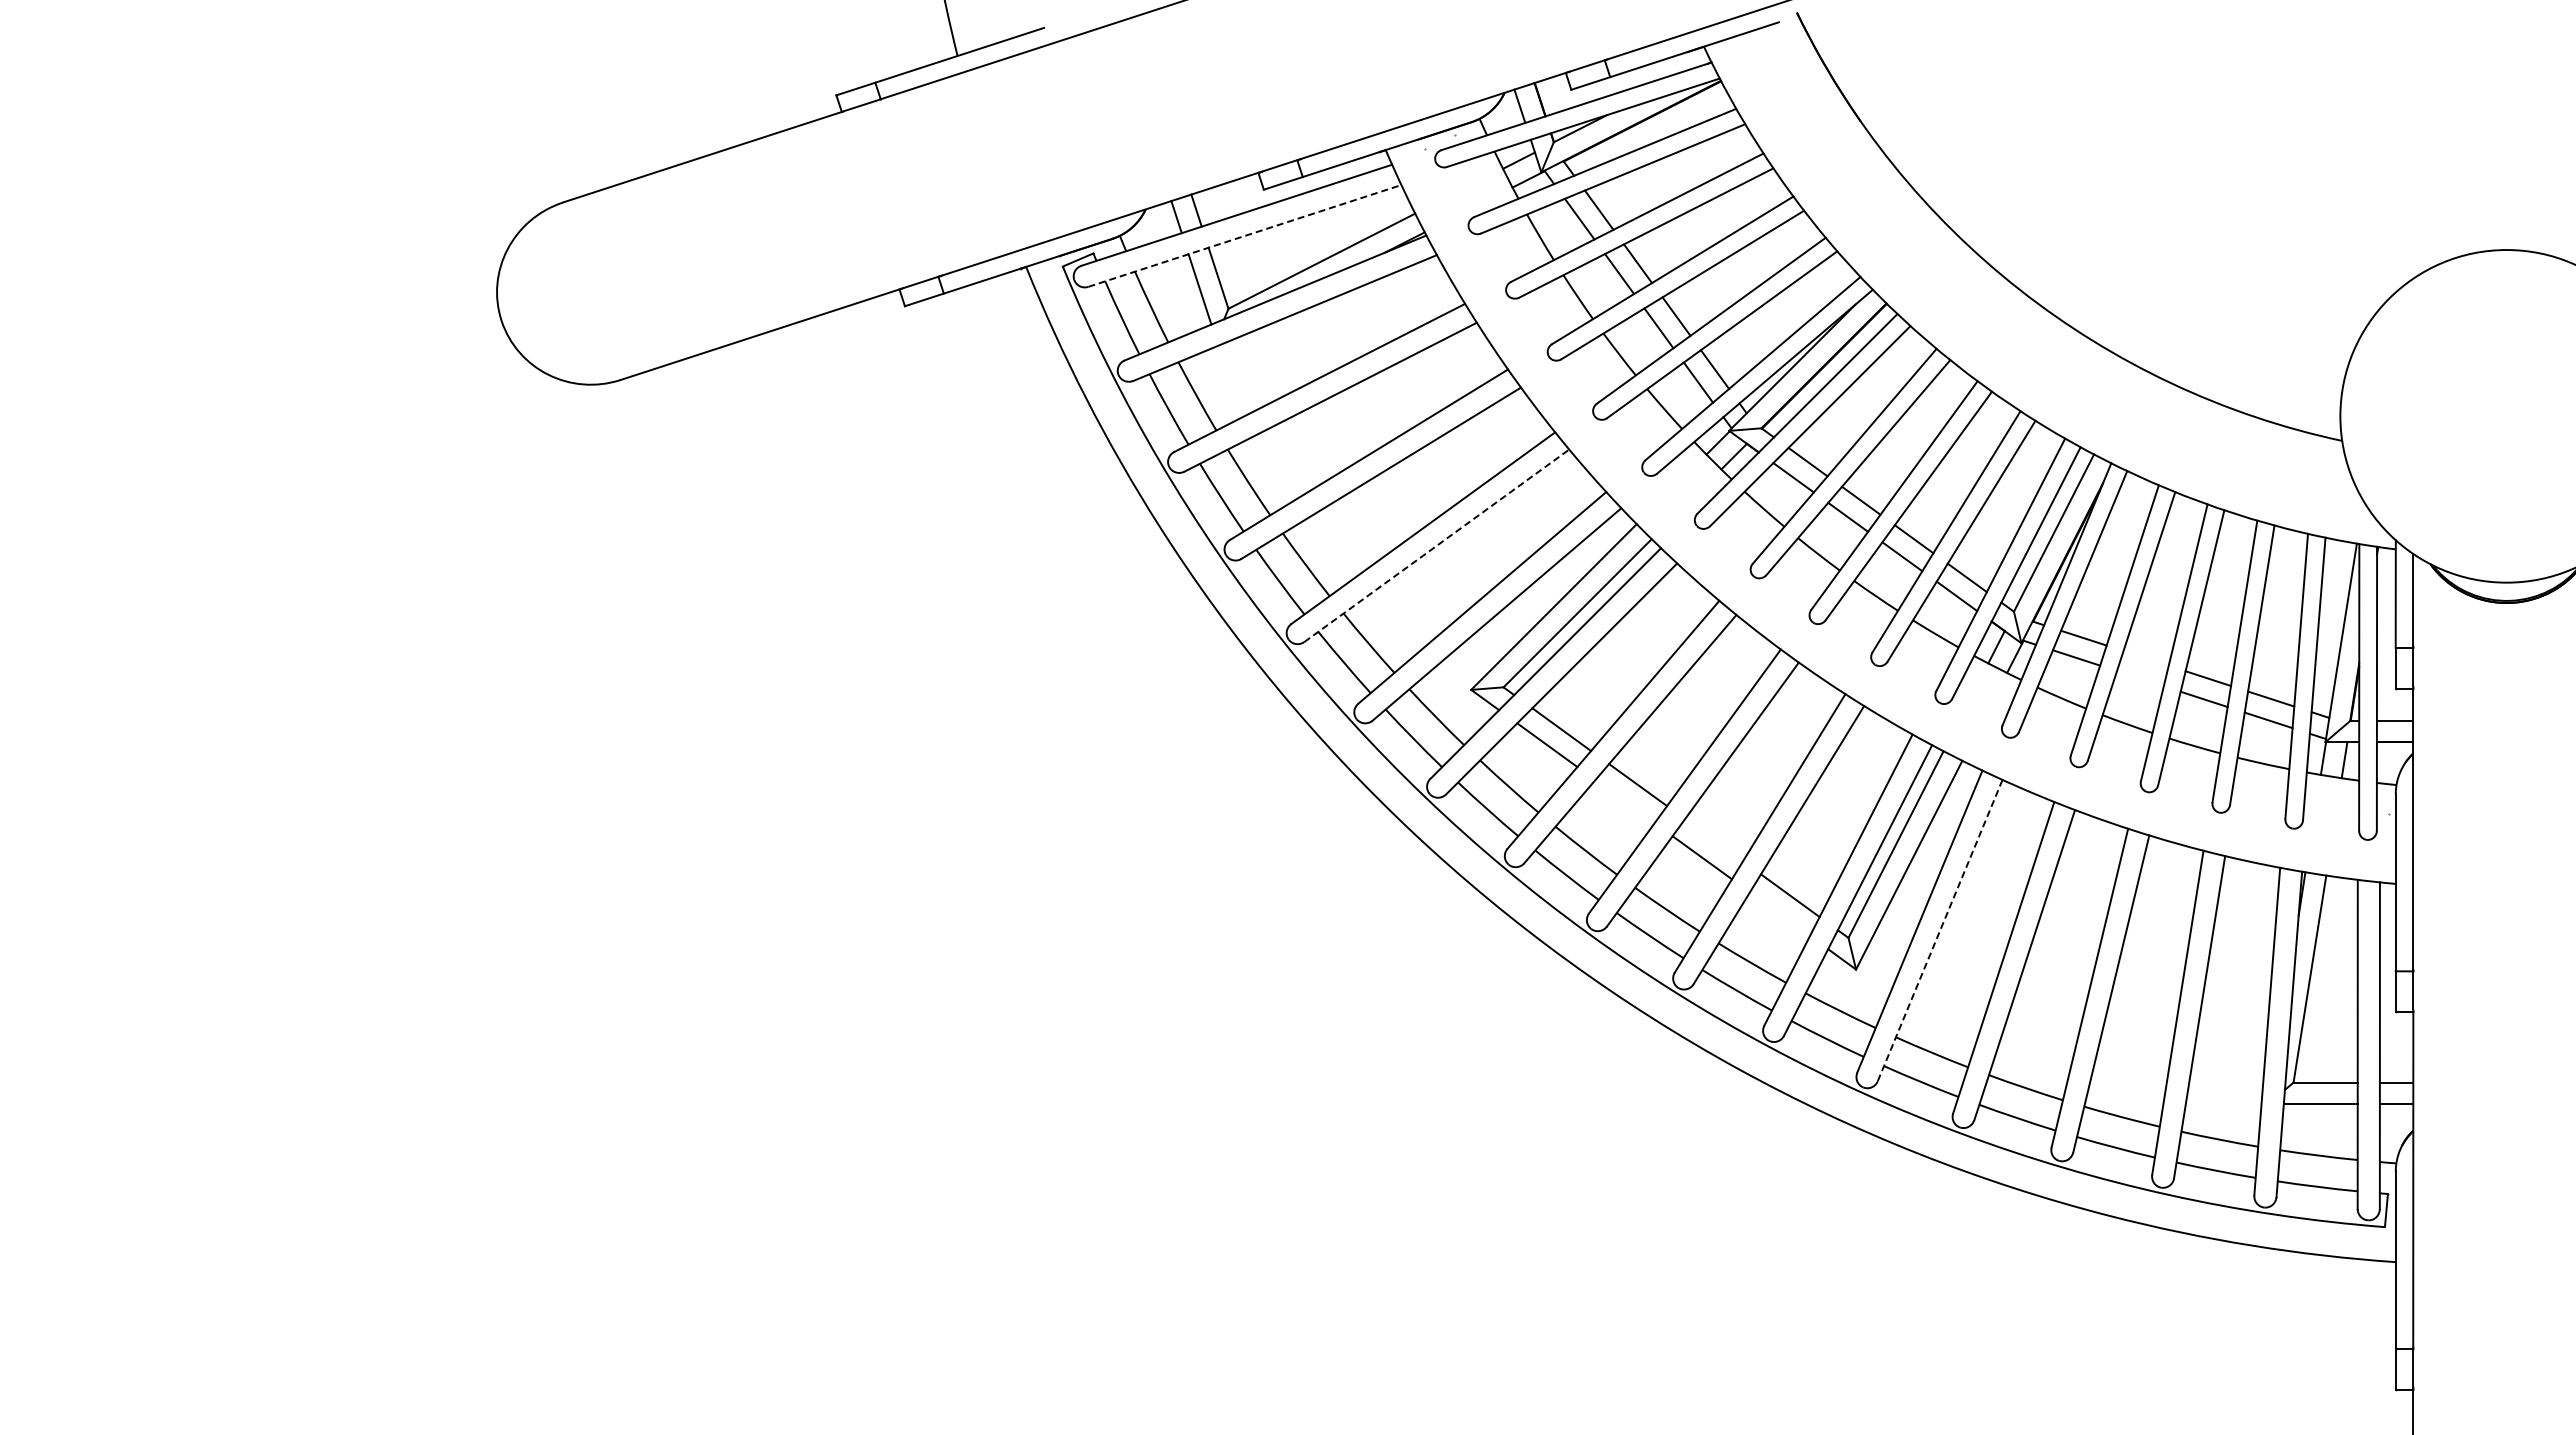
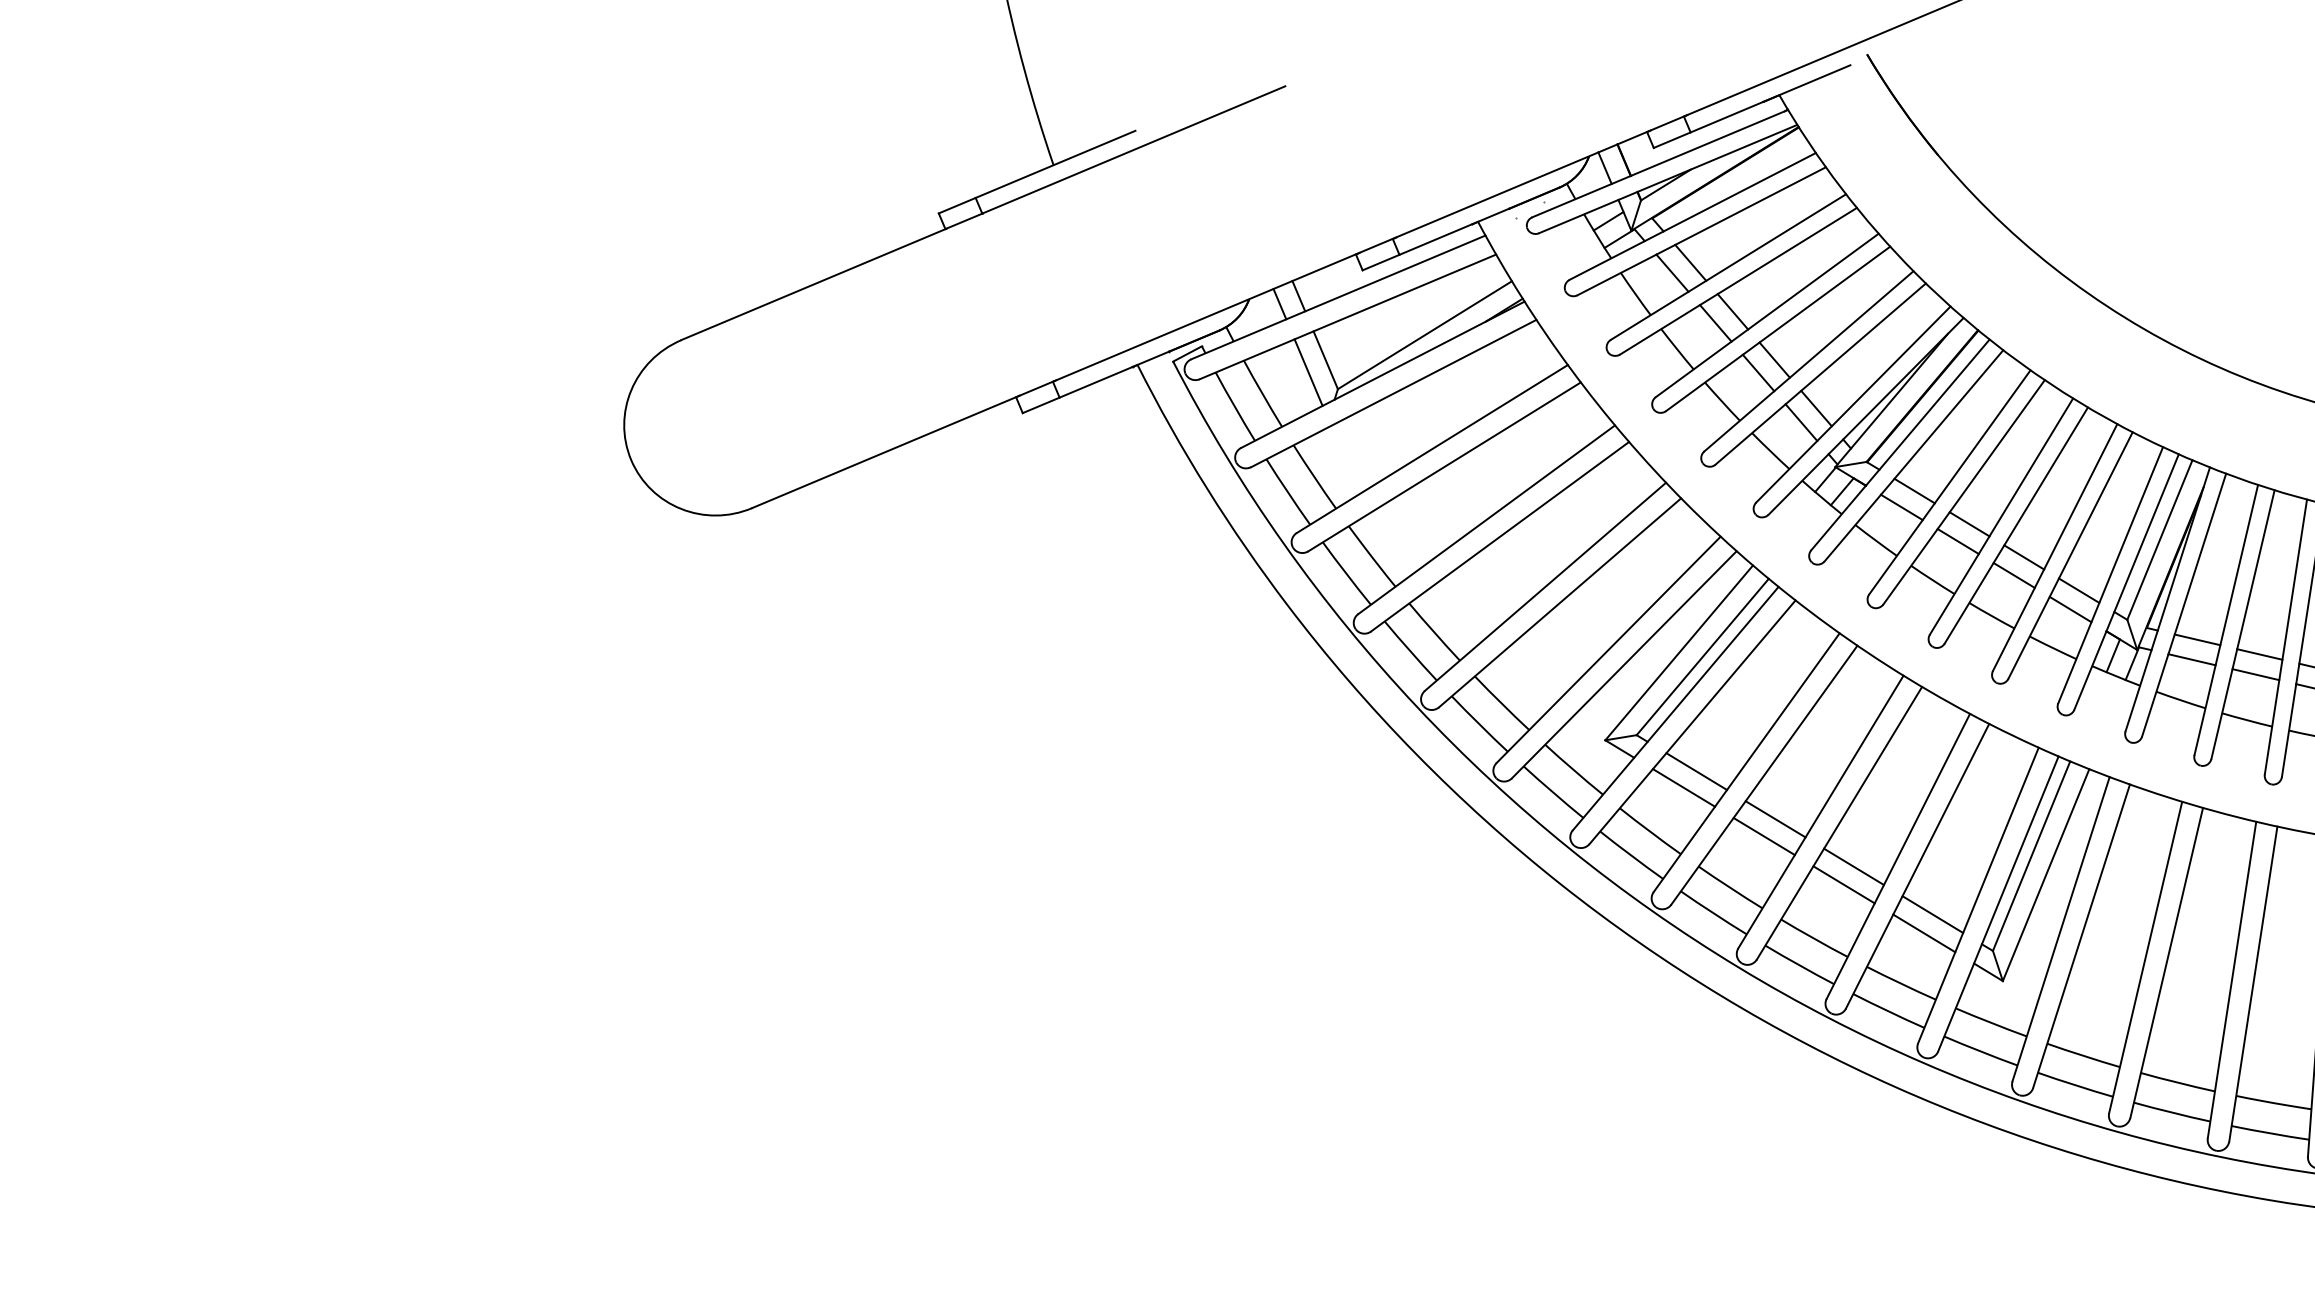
line: (1244, 235) -> (1347, 316), dashed -> solid
line: (1436, 545) -> (1559, 602), dashed -> solid
line: (2145, 658) -> (2259, 654), added
line: (2140, 678) -> (2255, 674), added
line: (1624, 801) -> (1763, 836), added
line: (1713, 840) -> (1853, 867), added
line: (1779, 914) -> (1923, 933), added
line: (1940, 930) -> (2081, 936), dashed -> solid

